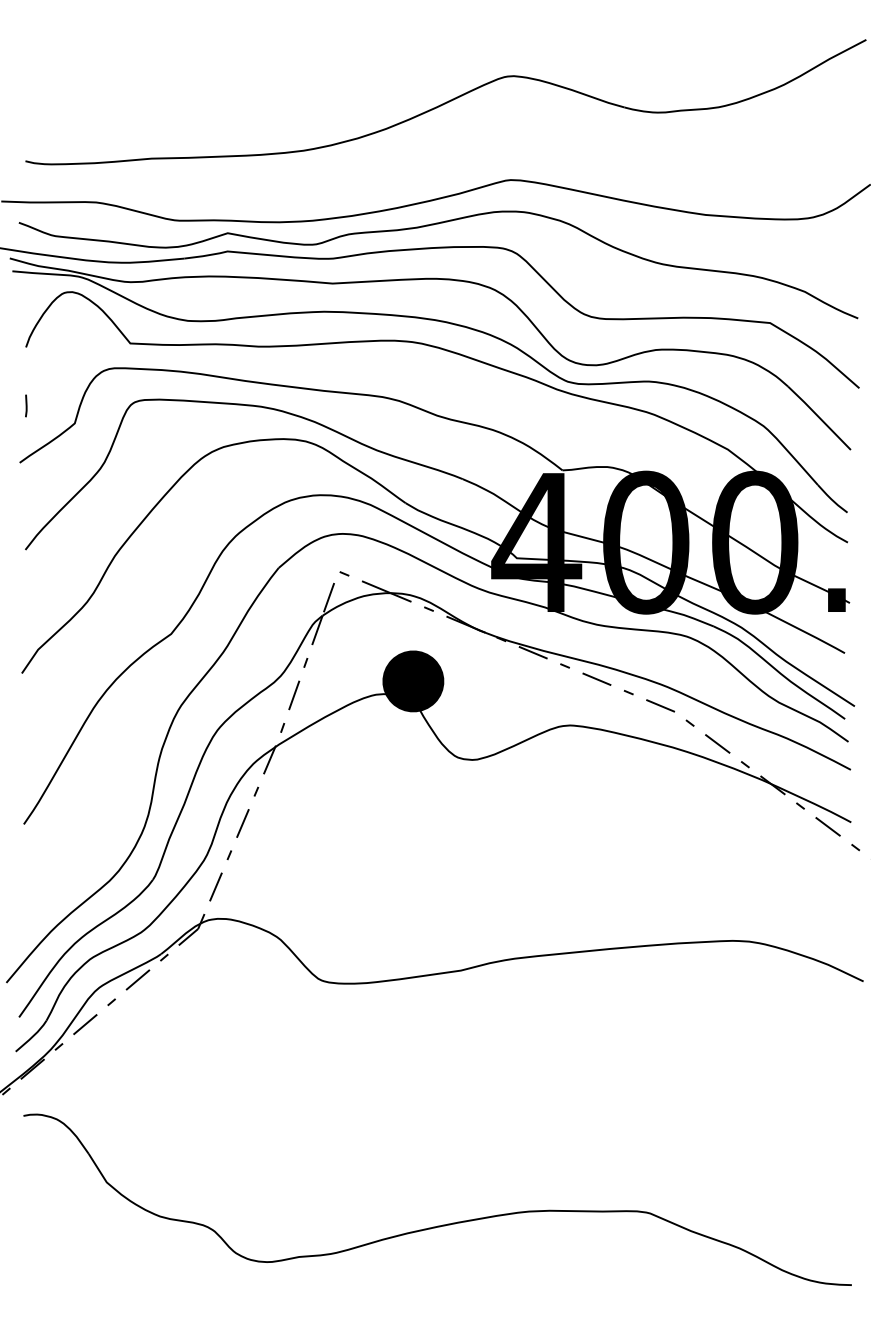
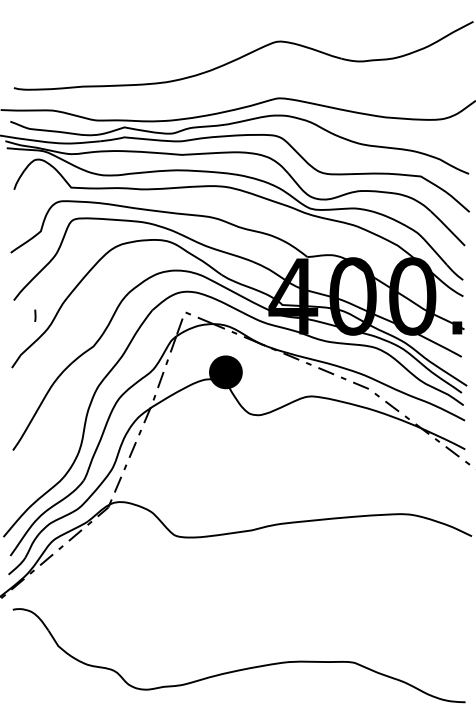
line: (26, 405) -> (35, 315), moved

